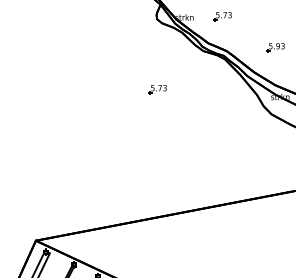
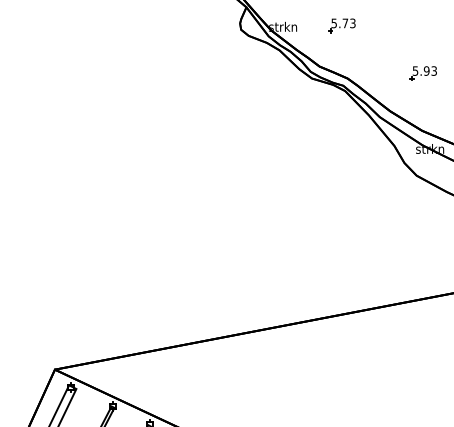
part: (157, 89) -> (241, 137), removed

